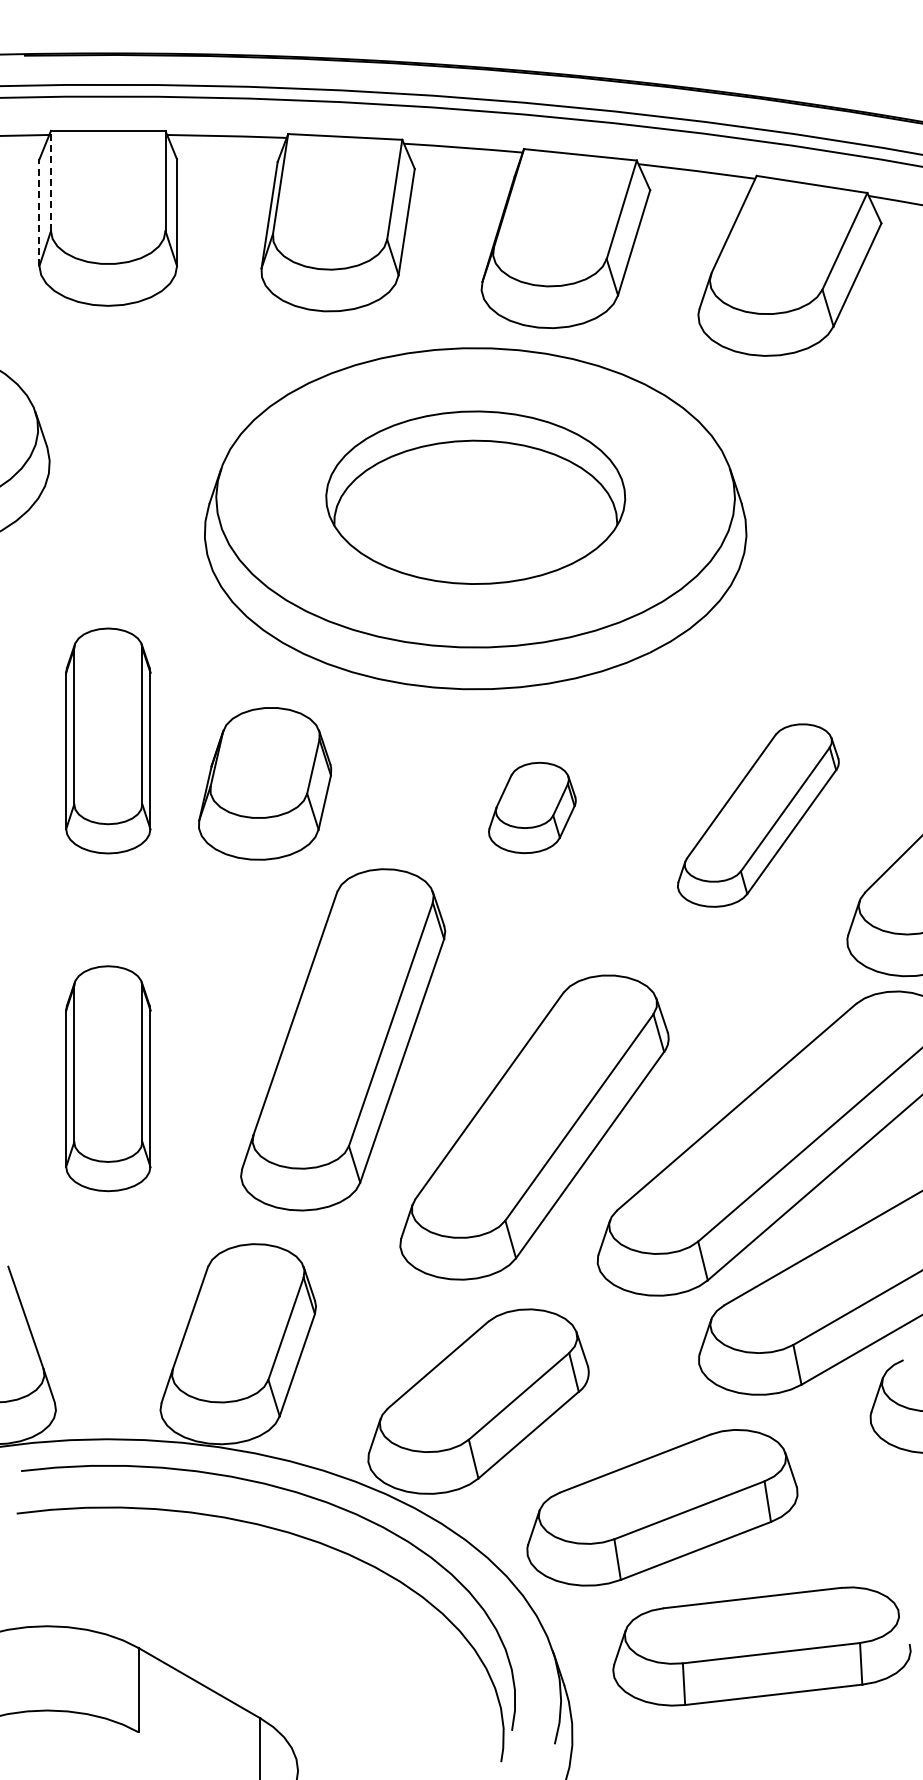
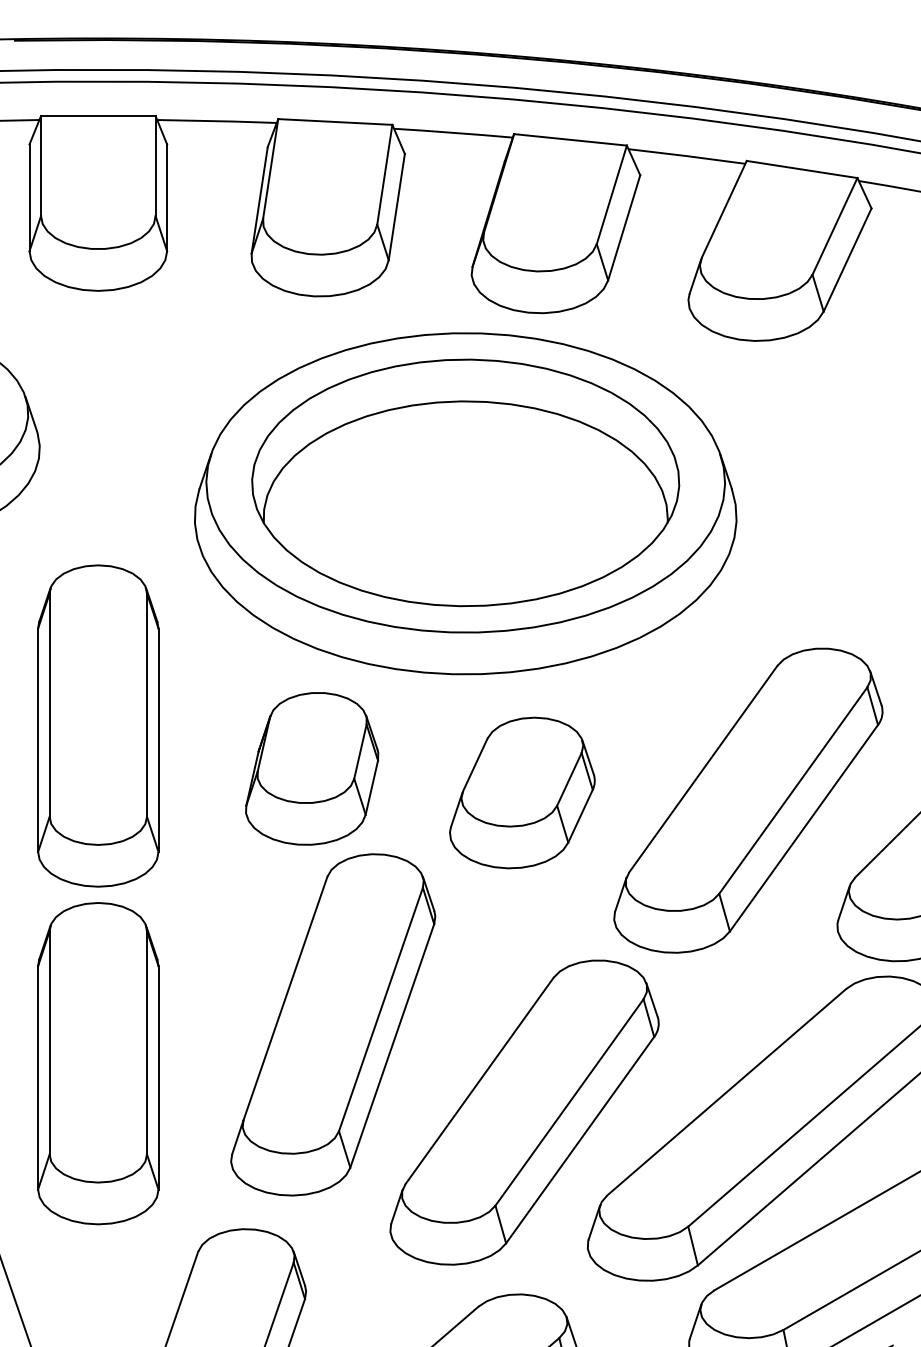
line: (50, 180) -> (40, 165), dashed -> solid
line: (39, 212) -> (29, 197), dashed -> solid
part: (475, 497) -> (465, 482), size x1.43
part: (108, 740) -> (98, 725), size x1.43
part: (265, 783) -> (312, 768), moved
part: (532, 807) -> (522, 792), size x1.67
part: (758, 815) -> (748, 800), size x1.67
part: (108, 1078) -> (98, 1063), size x1.43

